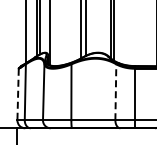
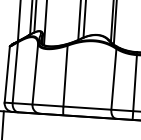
line: (115, 92) -> (113, 79), dashed -> solid
line: (18, 94) -> (7, 74), dashed -> solid

